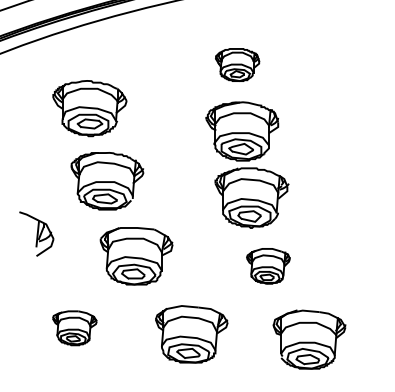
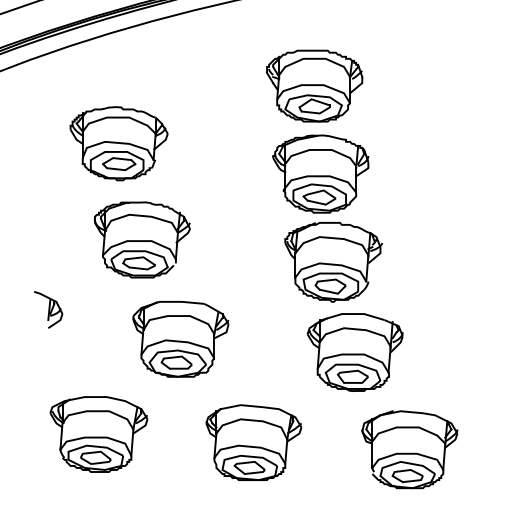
part: (237, 64) -> (314, 85), size x1.67
part: (36, 233) -> (48, 309), size x0.62
part: (268, 266) -> (355, 352), size x1.67
part: (74, 328) -> (98, 434), size x1.67

